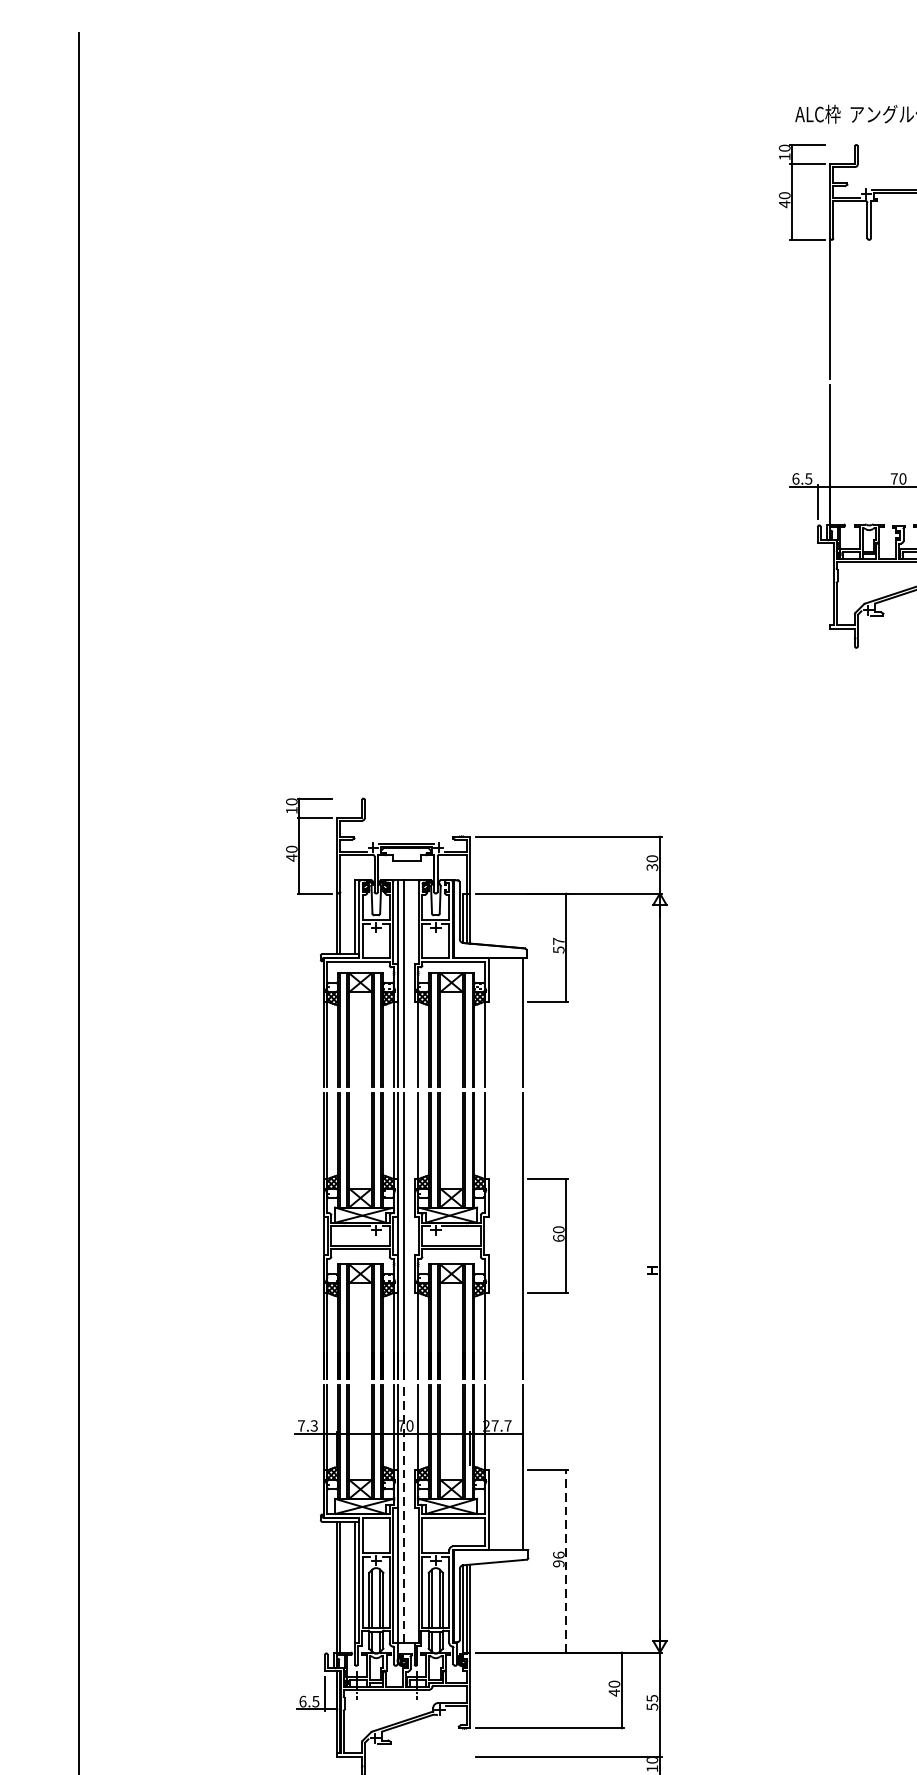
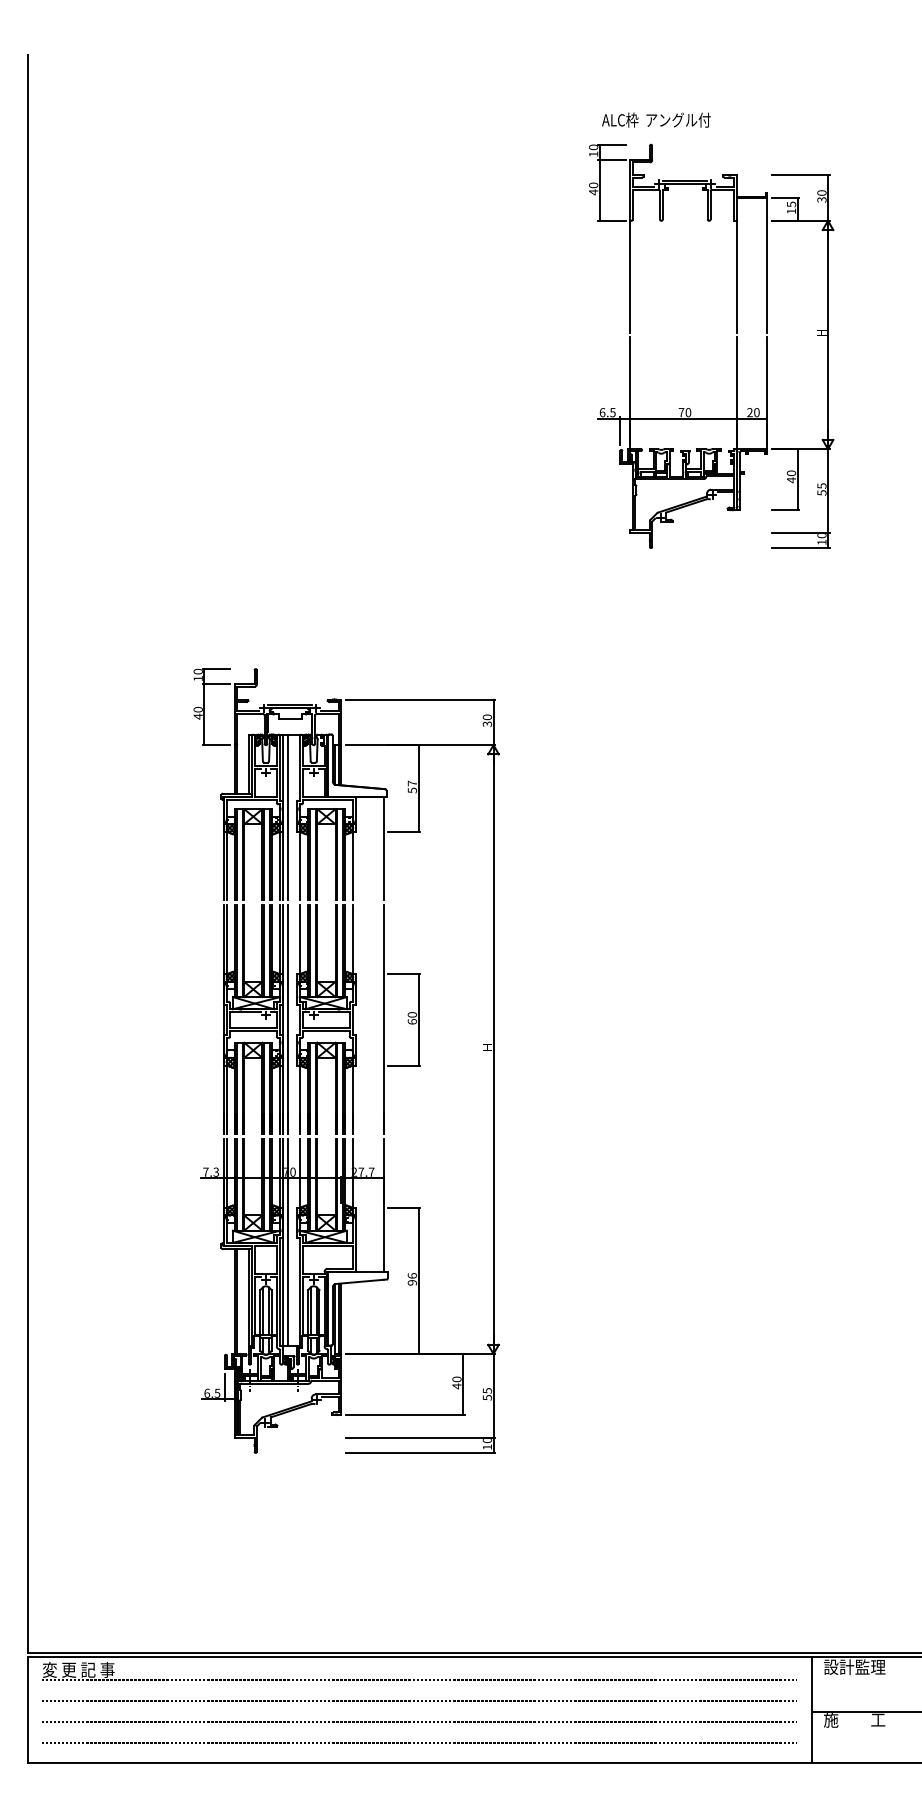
line: (404, 1513) -> (288, 1242), dashed -> solid
line: (566, 1560) -> (418, 1280), dashed -> solid

